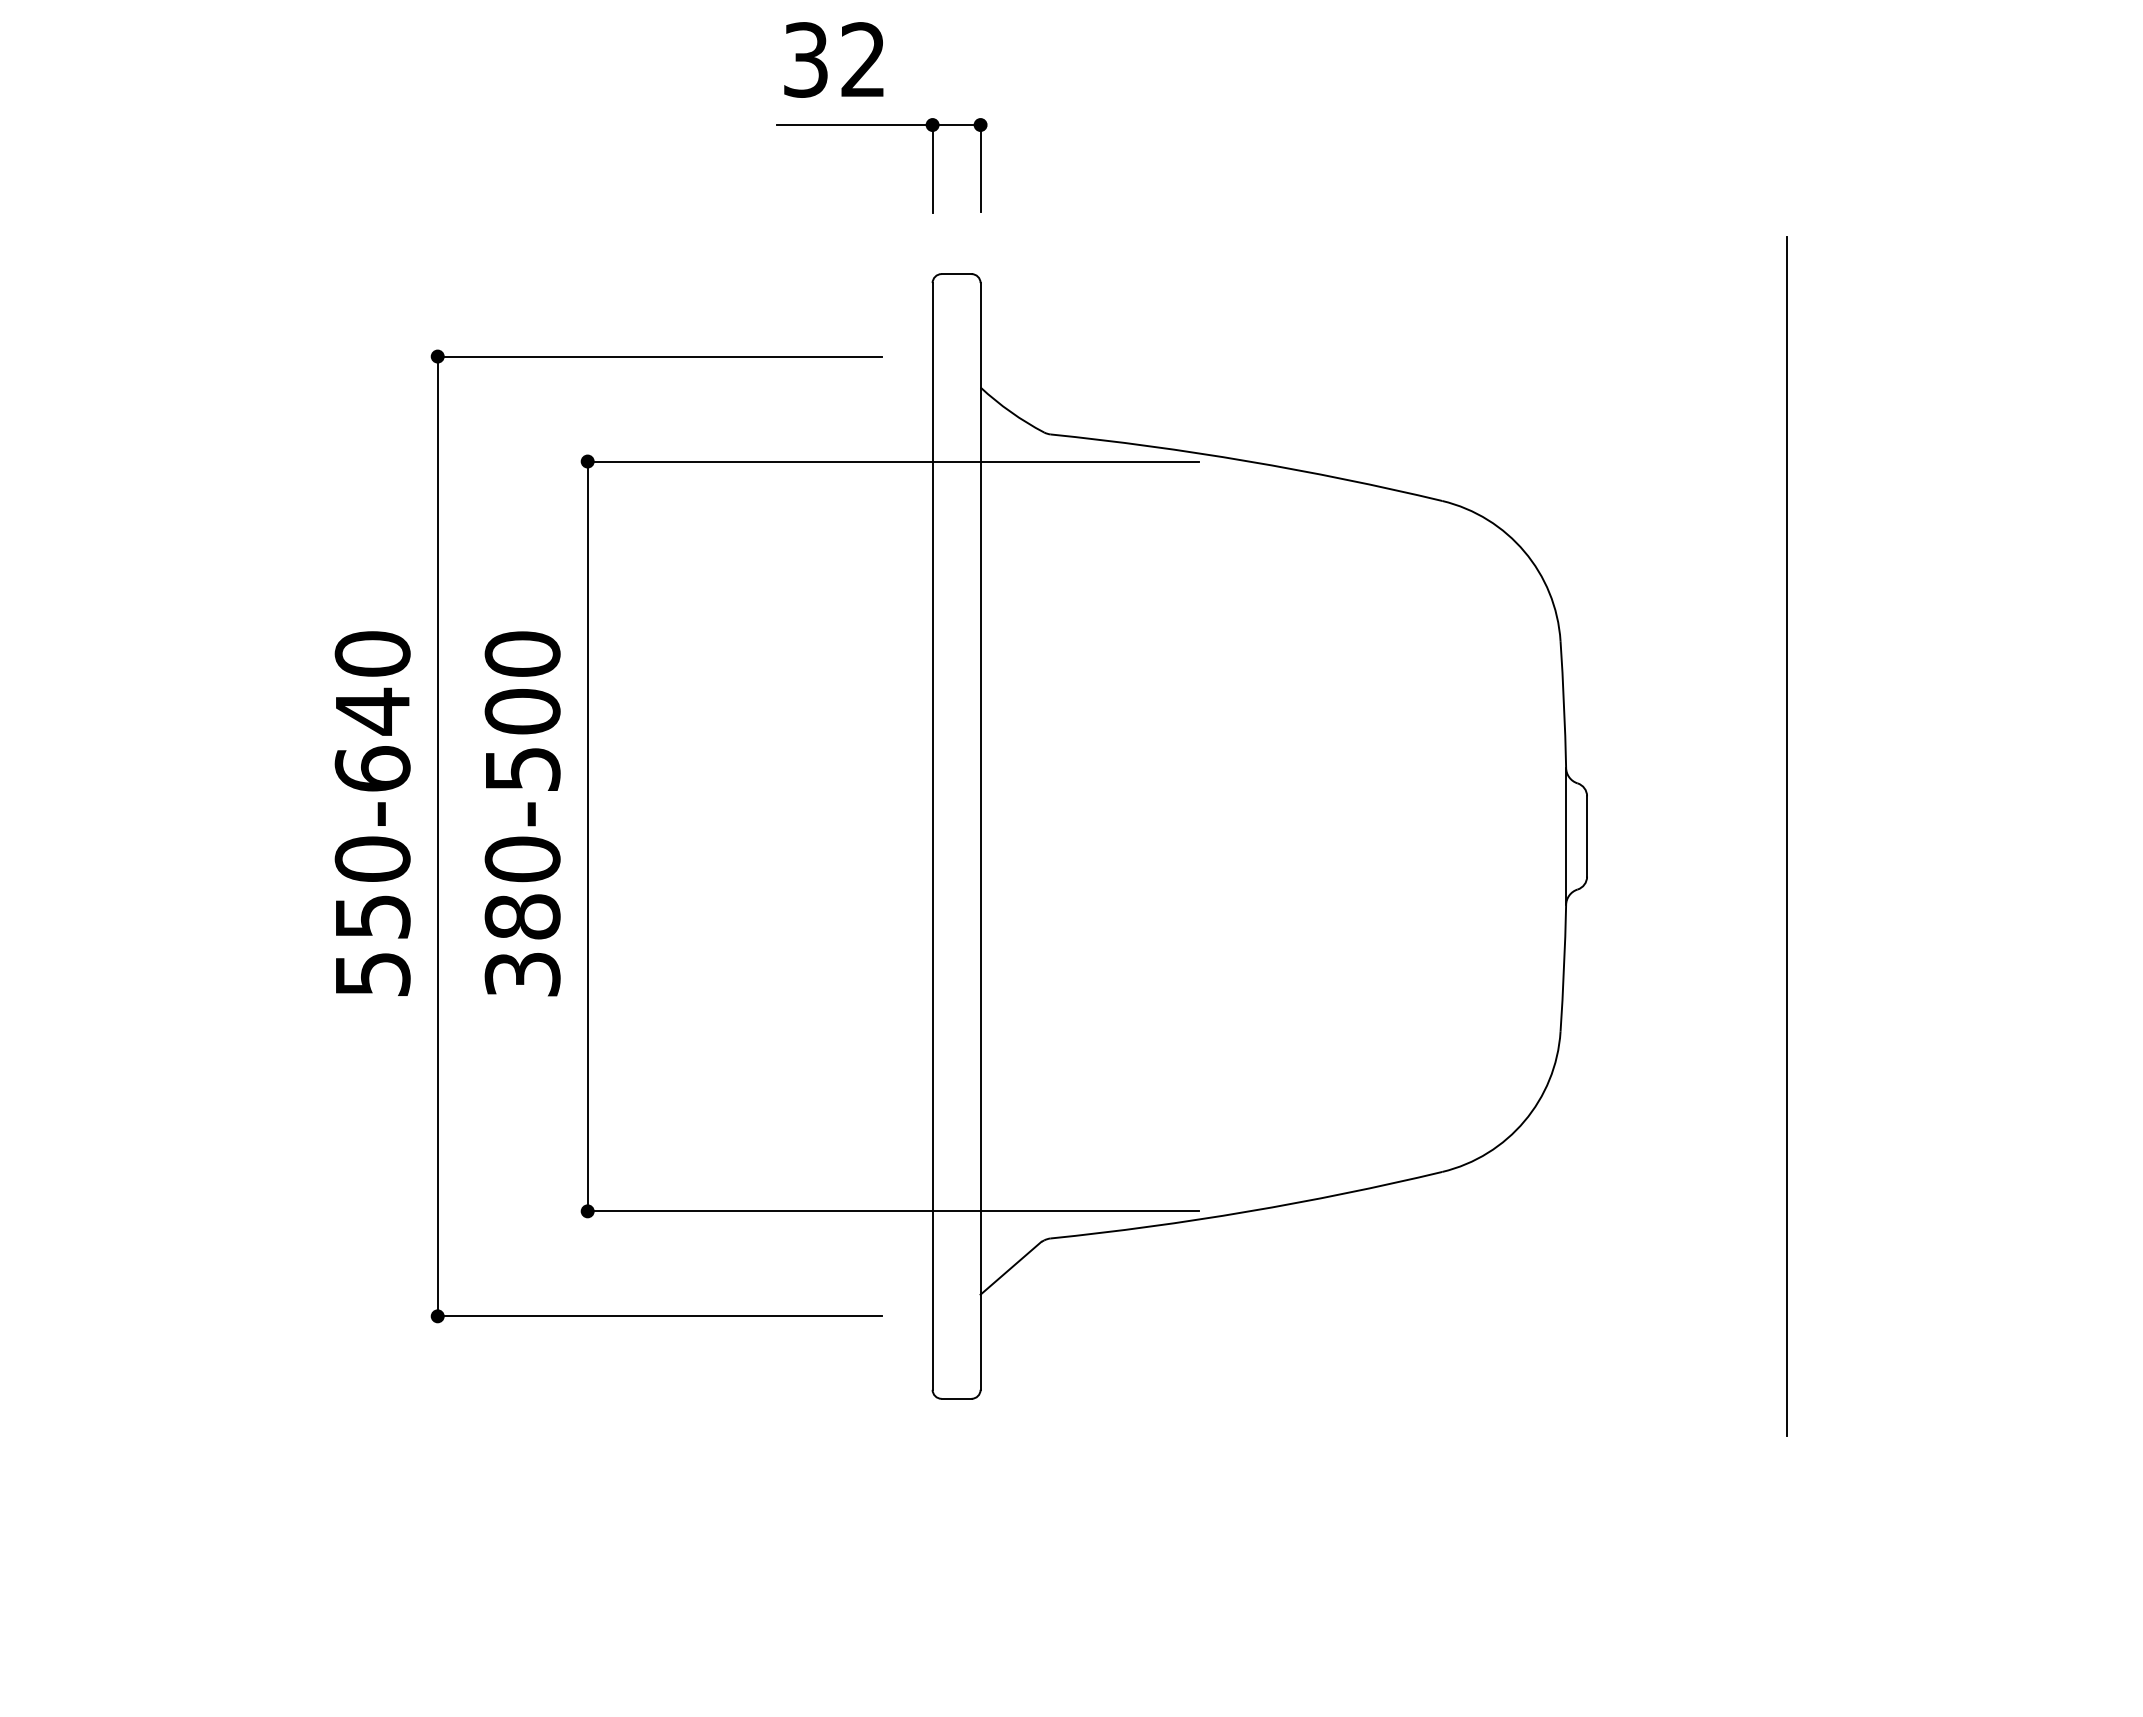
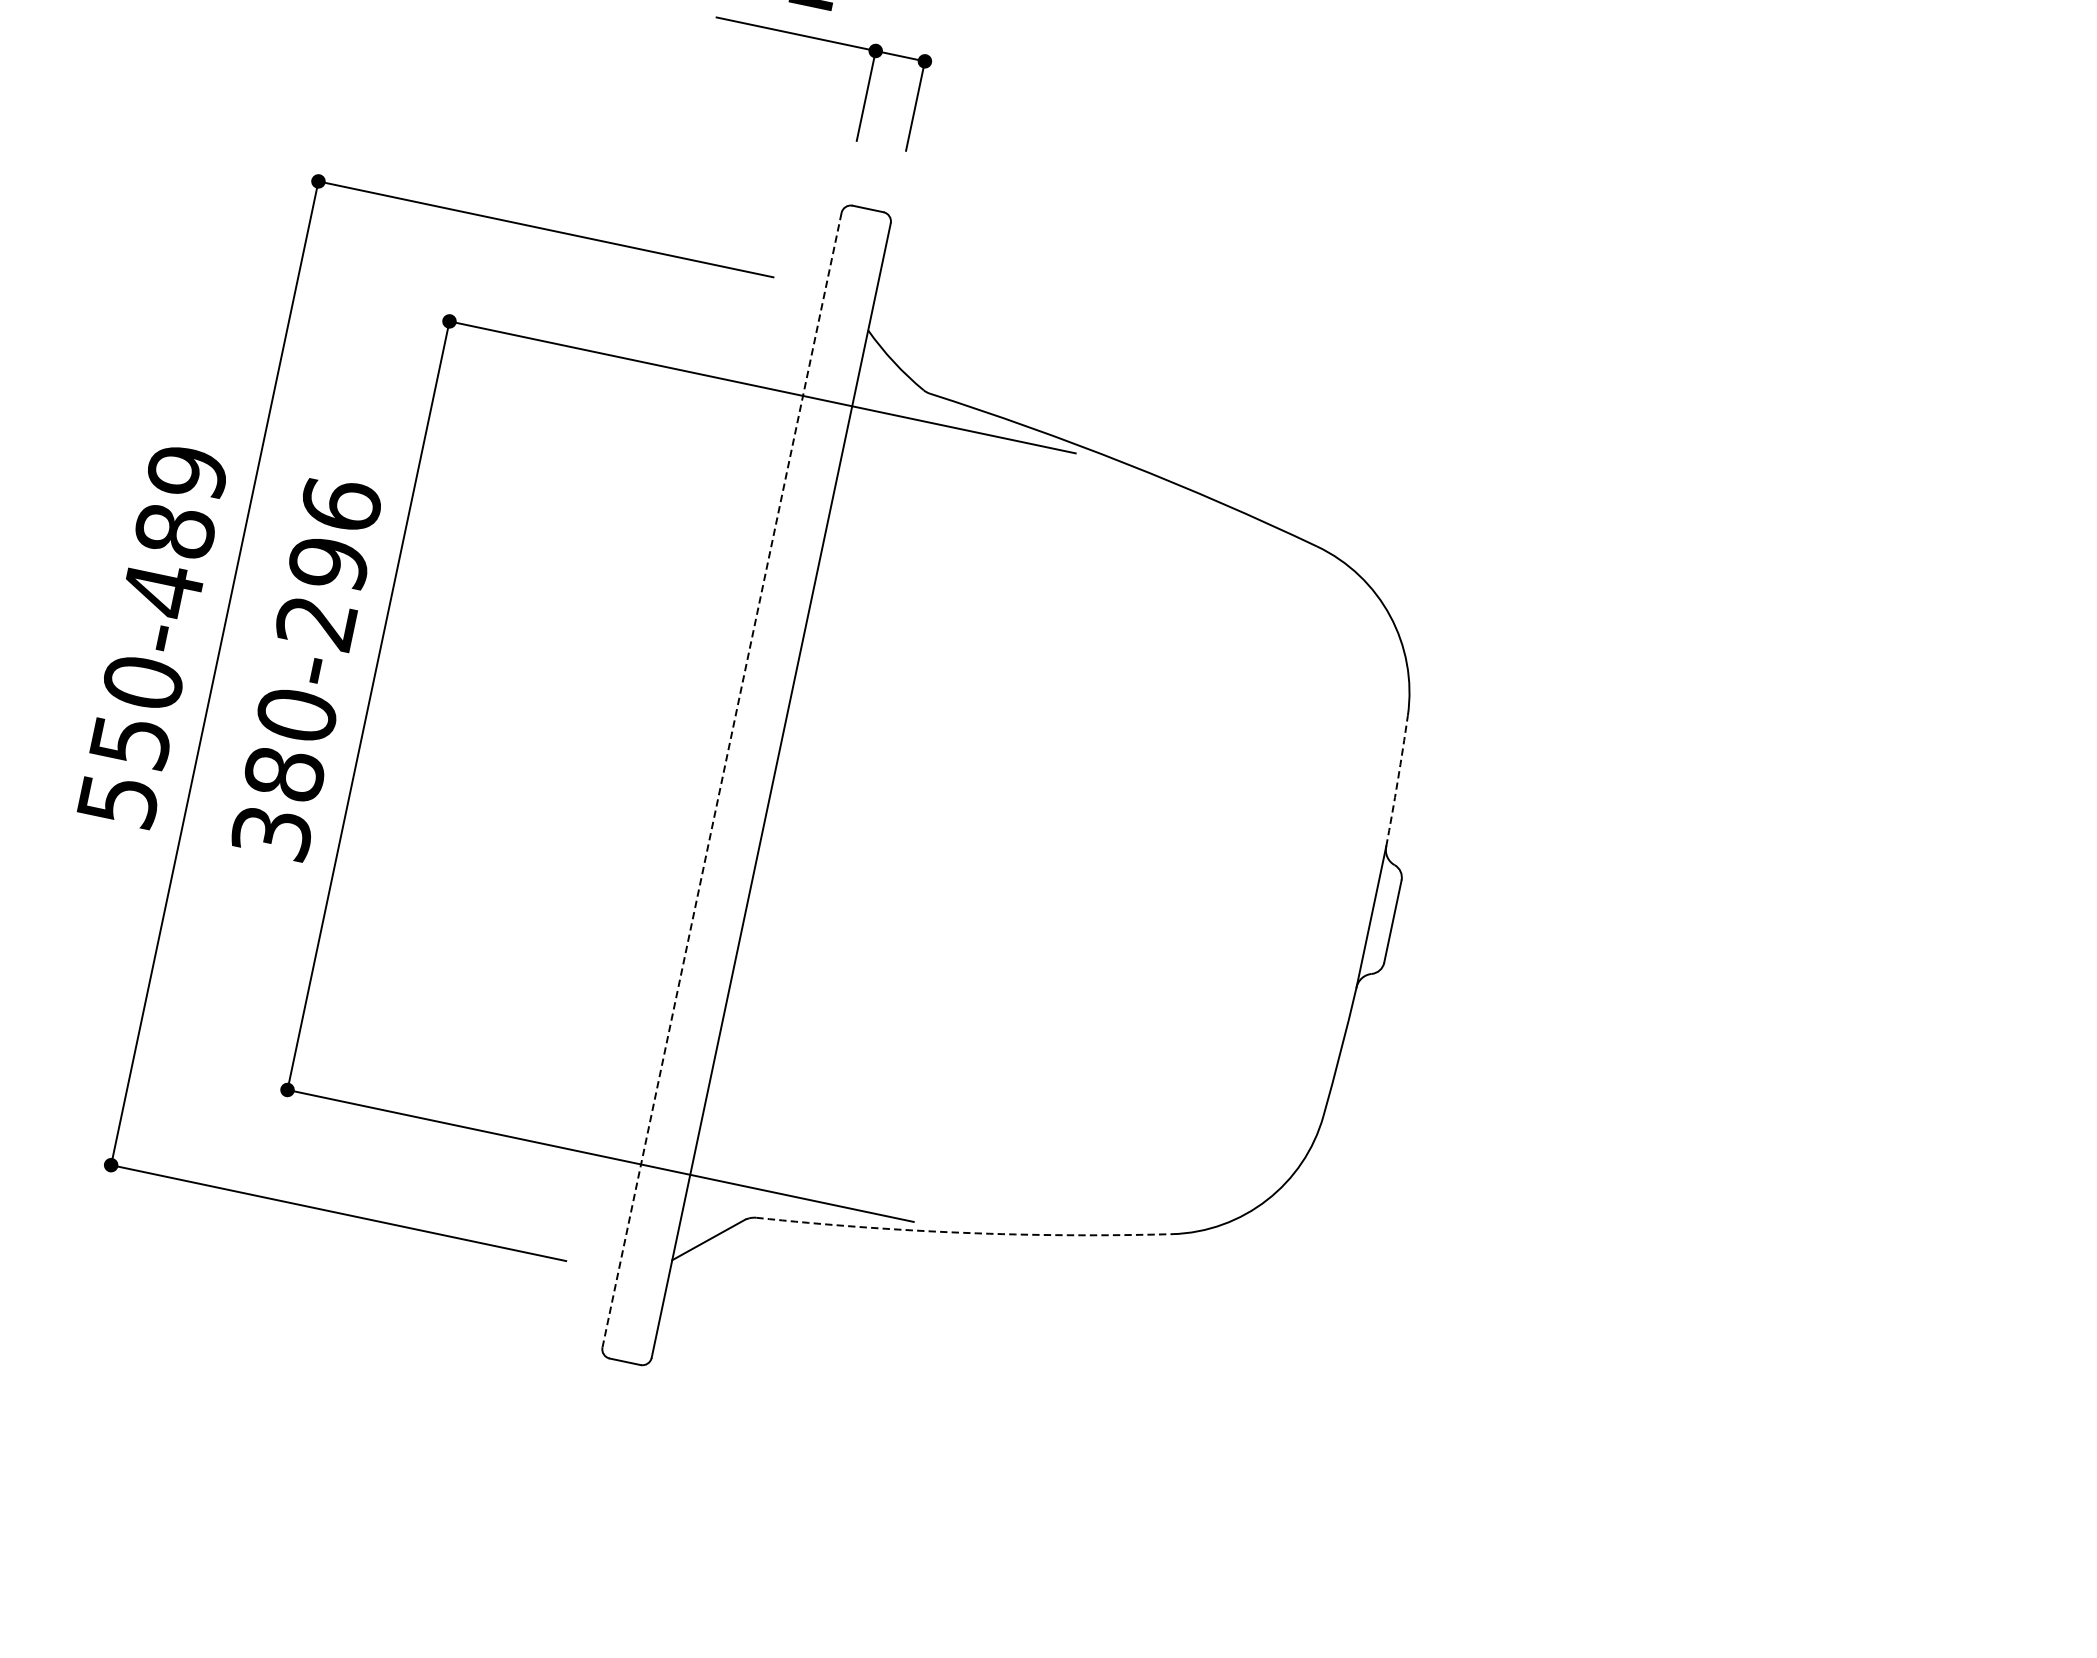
arc: (1564, 704) -> (1398, 781), solid -> dashed
text: (522, 711) -> (328, 563), 380-500 -> 380-296
text: (372, 712) -> (174, 532), 550-640 -> 550-489
line: (932, 836) -> (721, 780), solid -> dashed
line: (1787, 836) -> (1598, 964), removed
arc: (1247, 1211) -> (963, 1232), solid -> dashed

